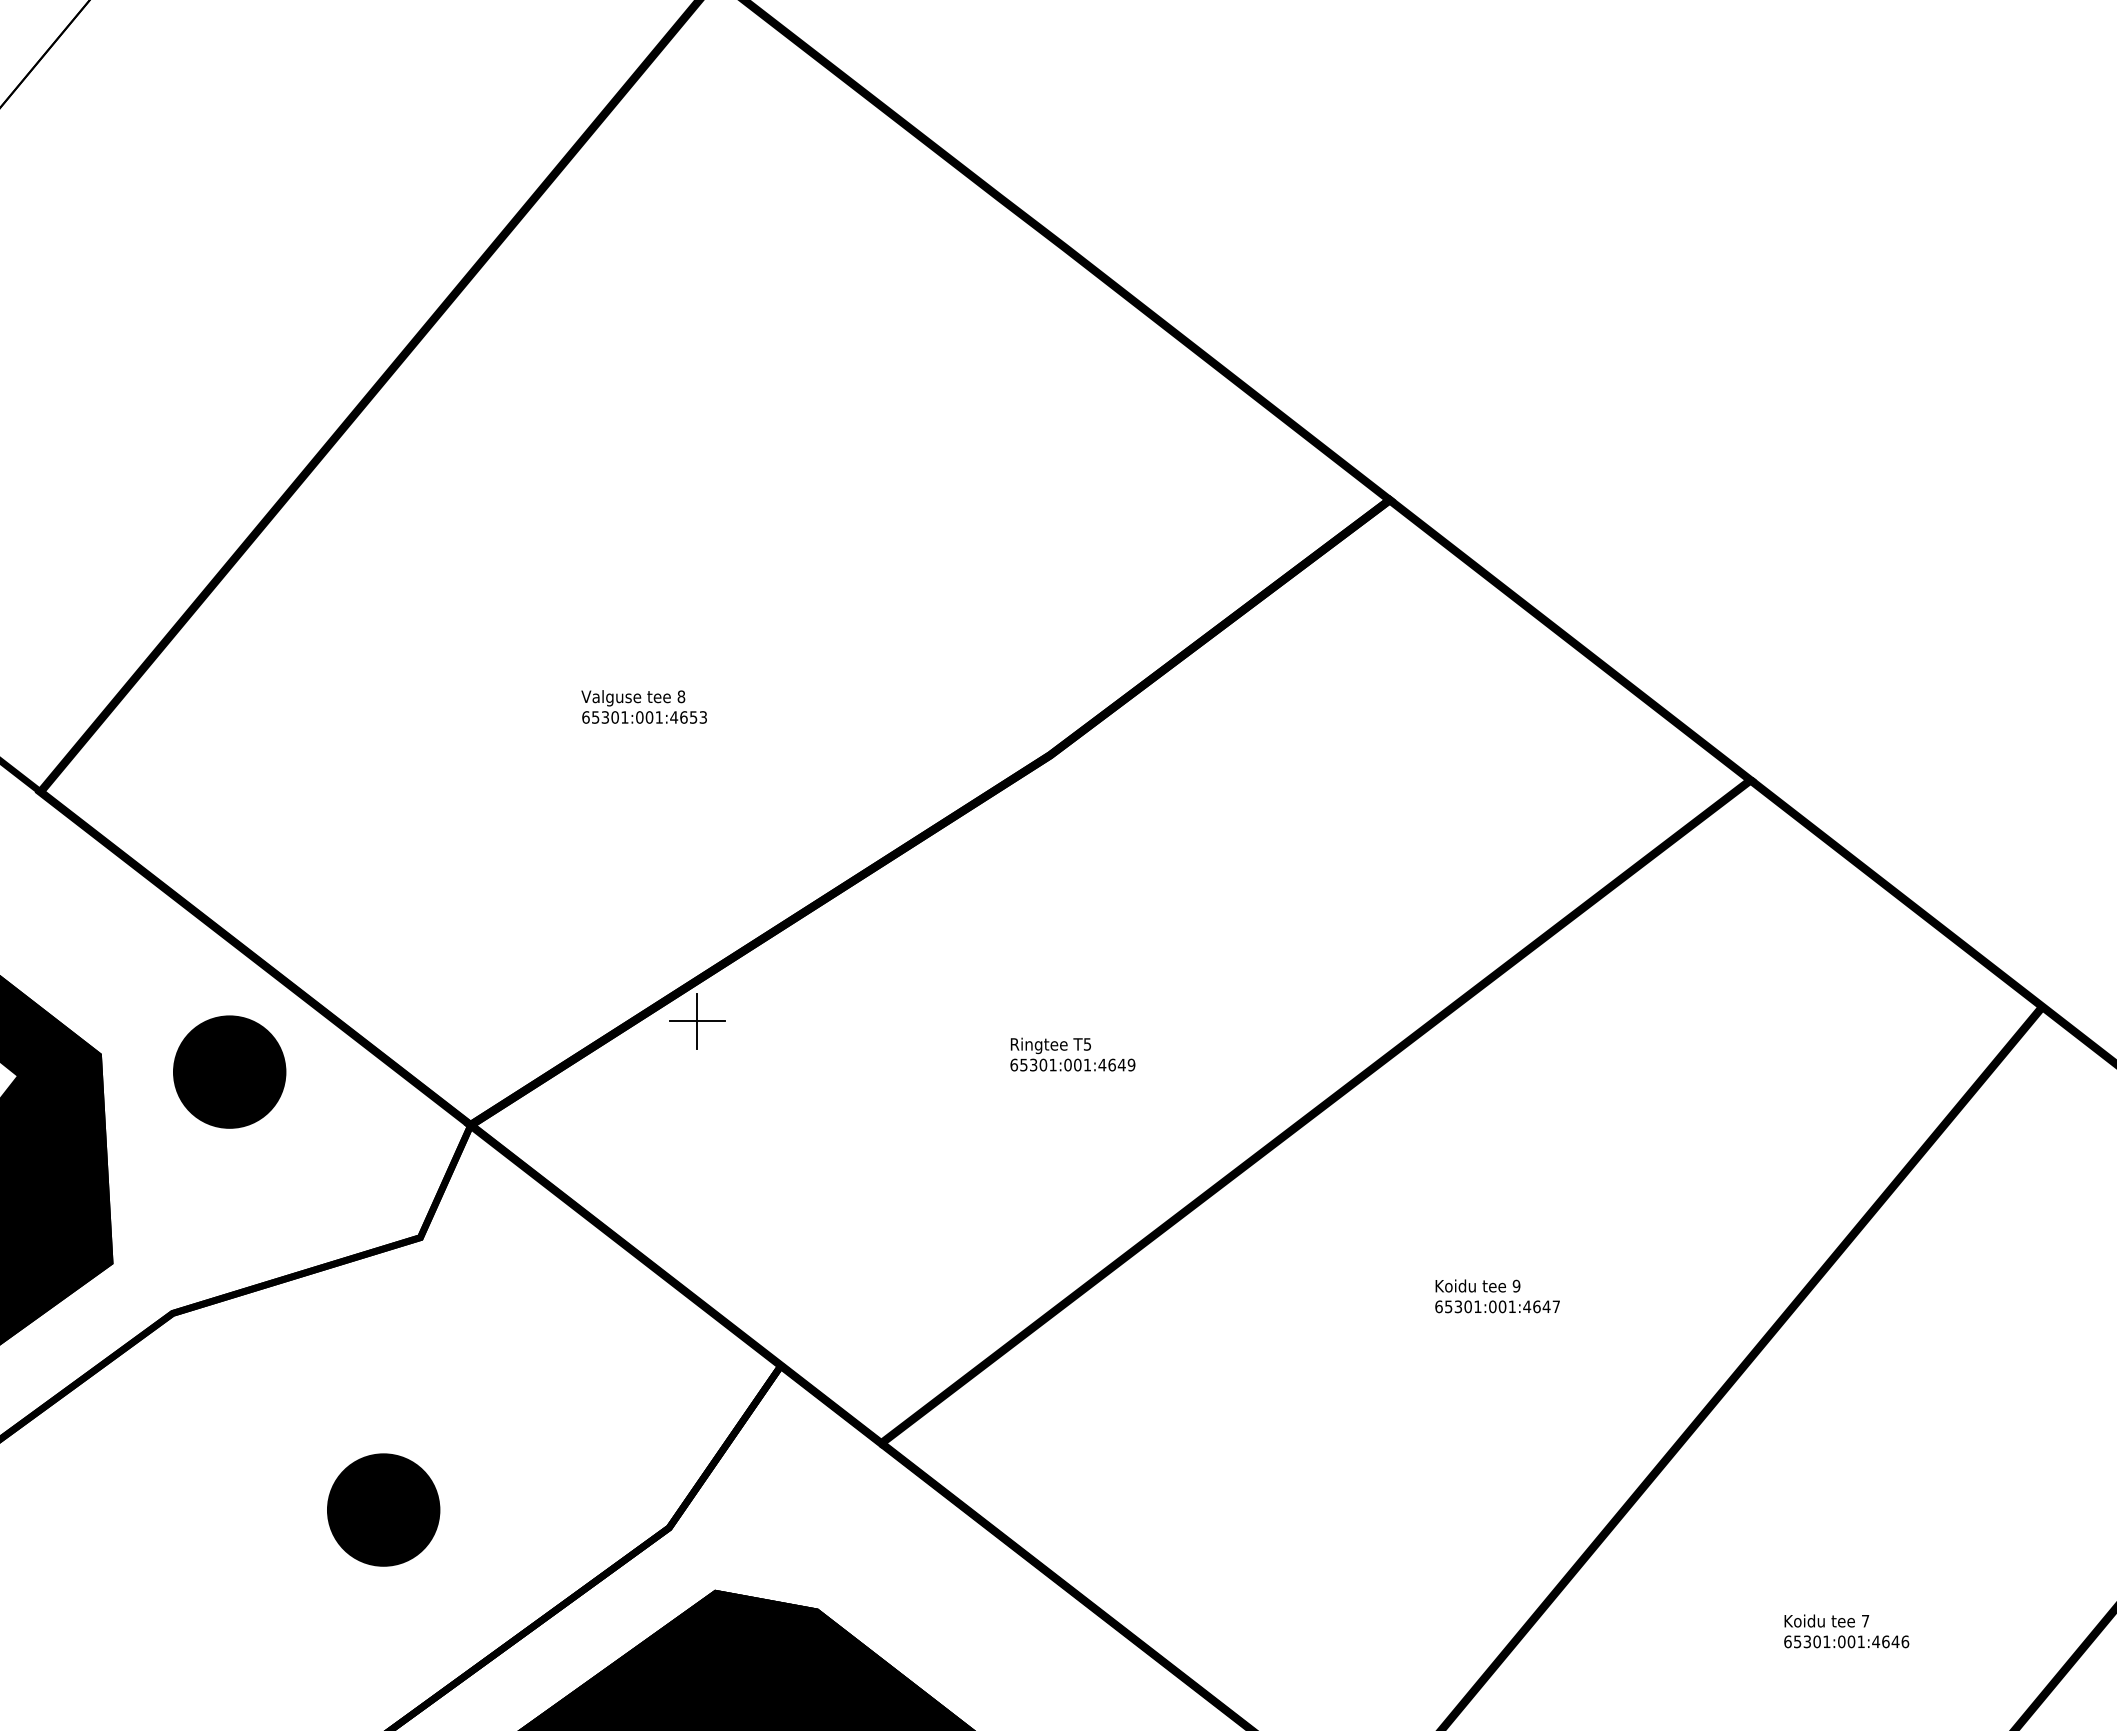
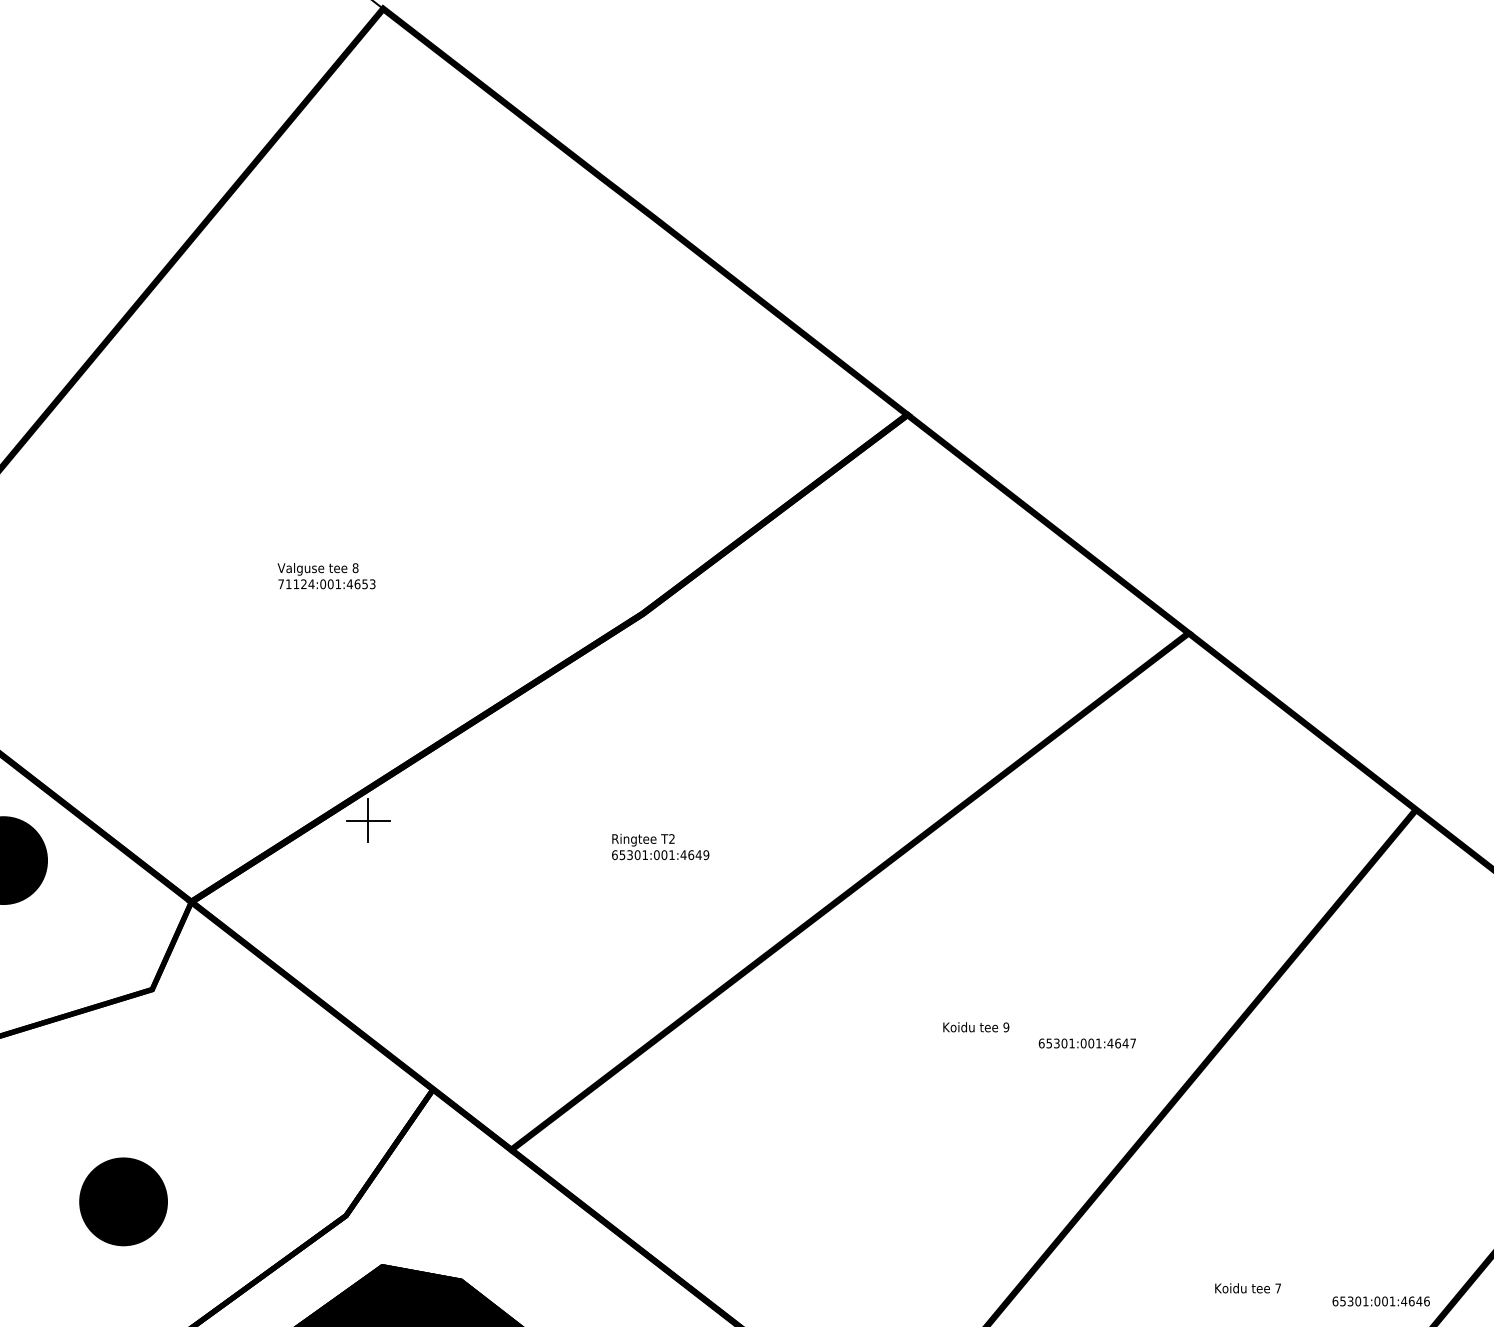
text: (605, 717) -> (296, 584), 65301:001:4653 -> 71124:001:4653
text: (1087, 1044) -> (672, 839), T5 -> T2
text: (1497, 1306) -> (1087, 1043), moved
text: (1846, 1641) -> (1381, 1301), moved

